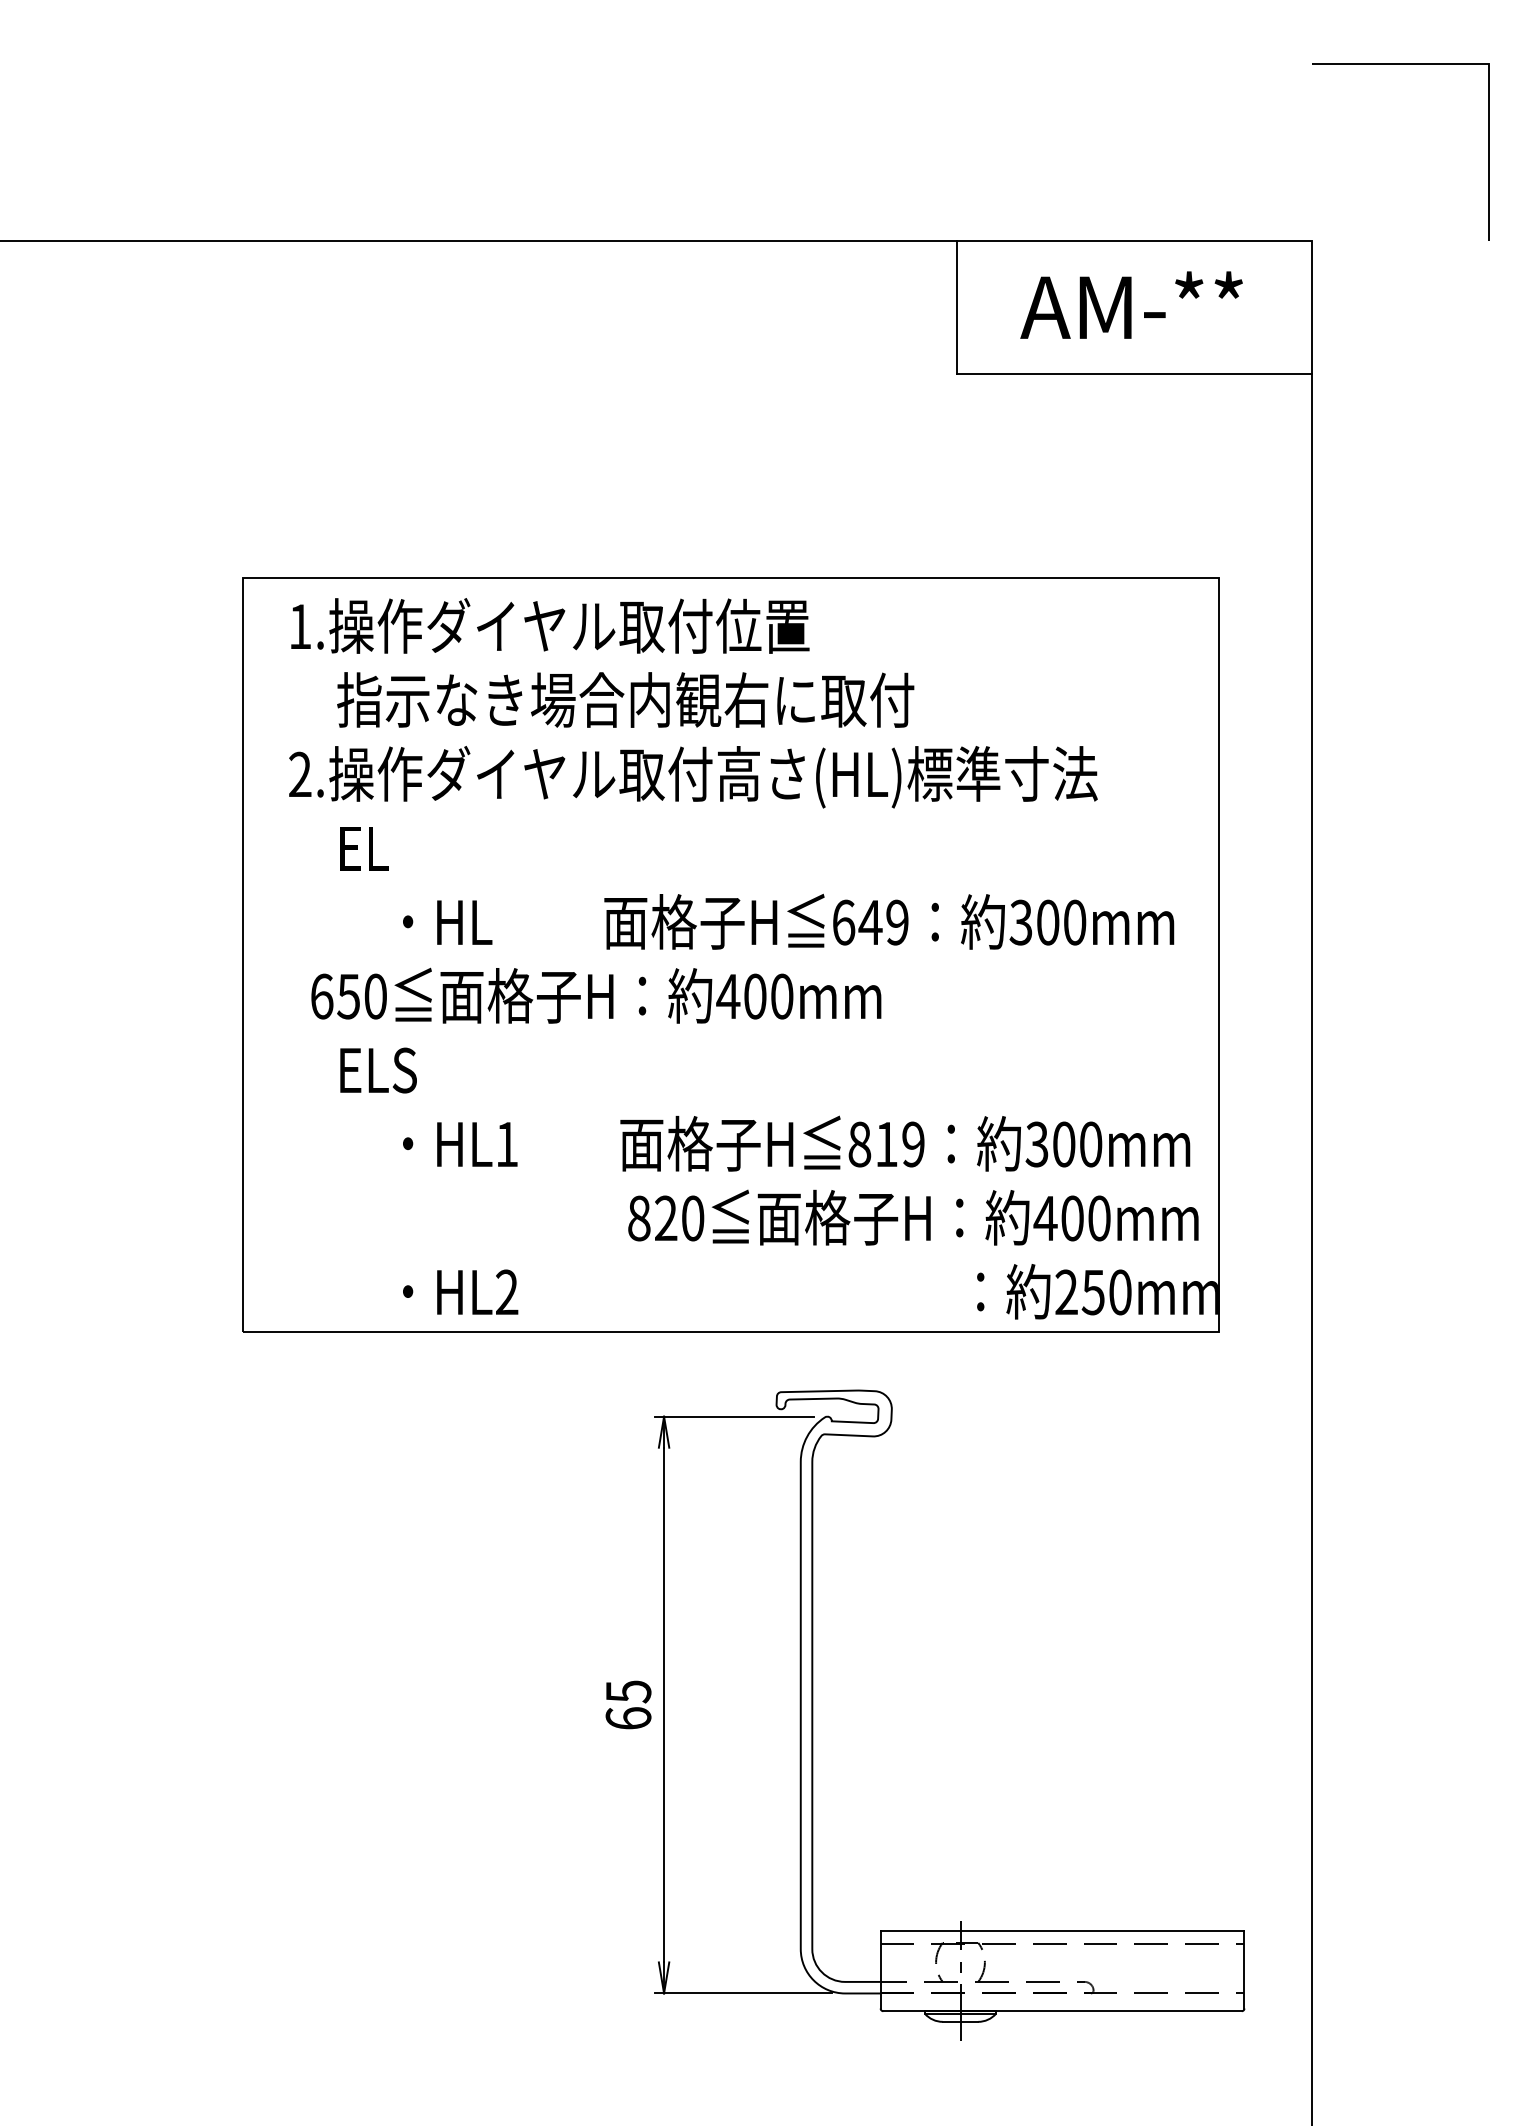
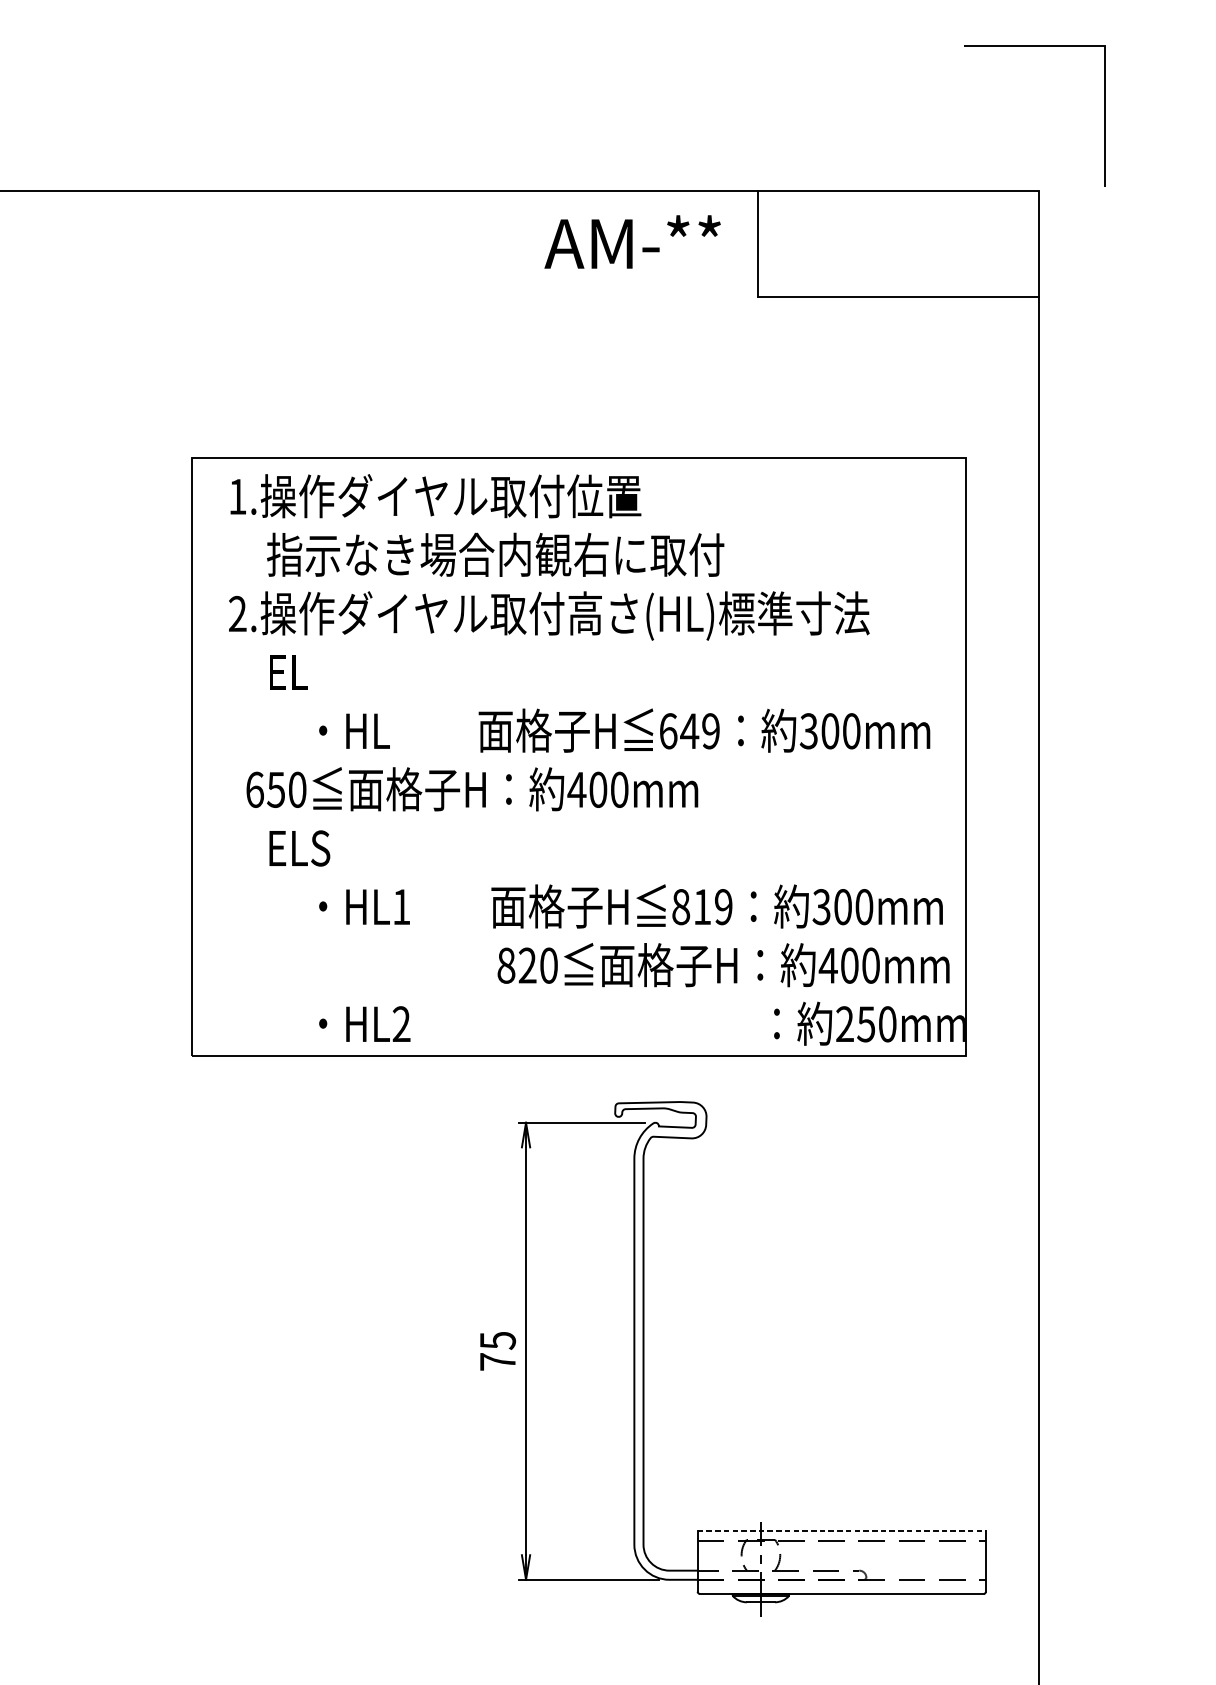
line: (1400, 64) -> (1034, 46), moved
text: (1131, 304) -> (632, 241), moved
text: (628, 1718) -> (497, 1361), 65 -> 75
line: (1062, 1931) -> (841, 1530), solid -> dashed

